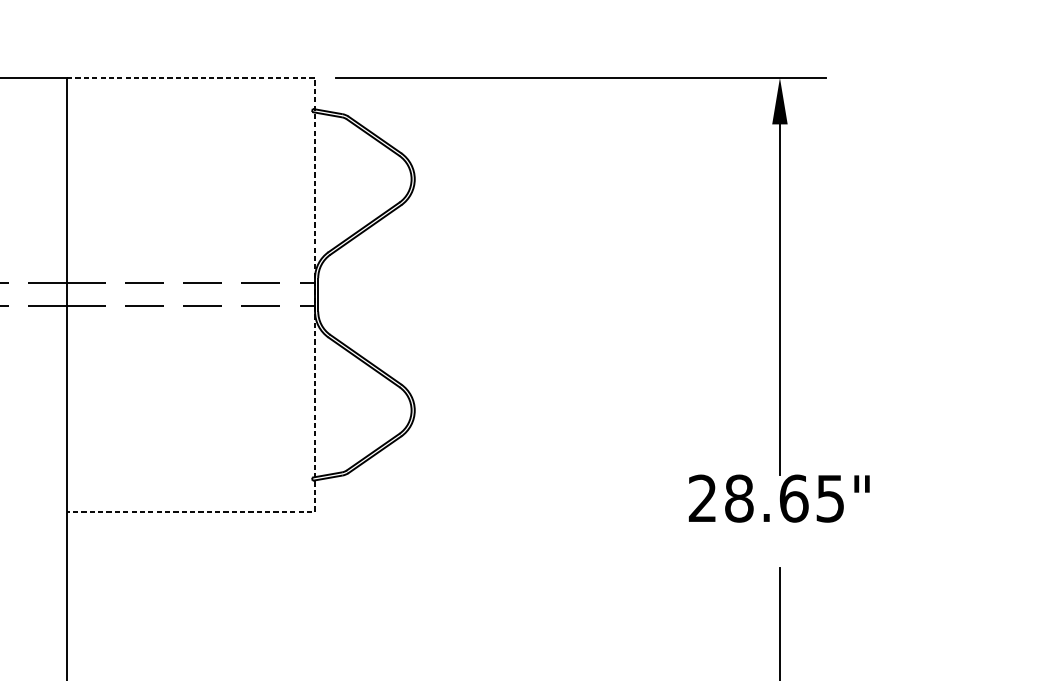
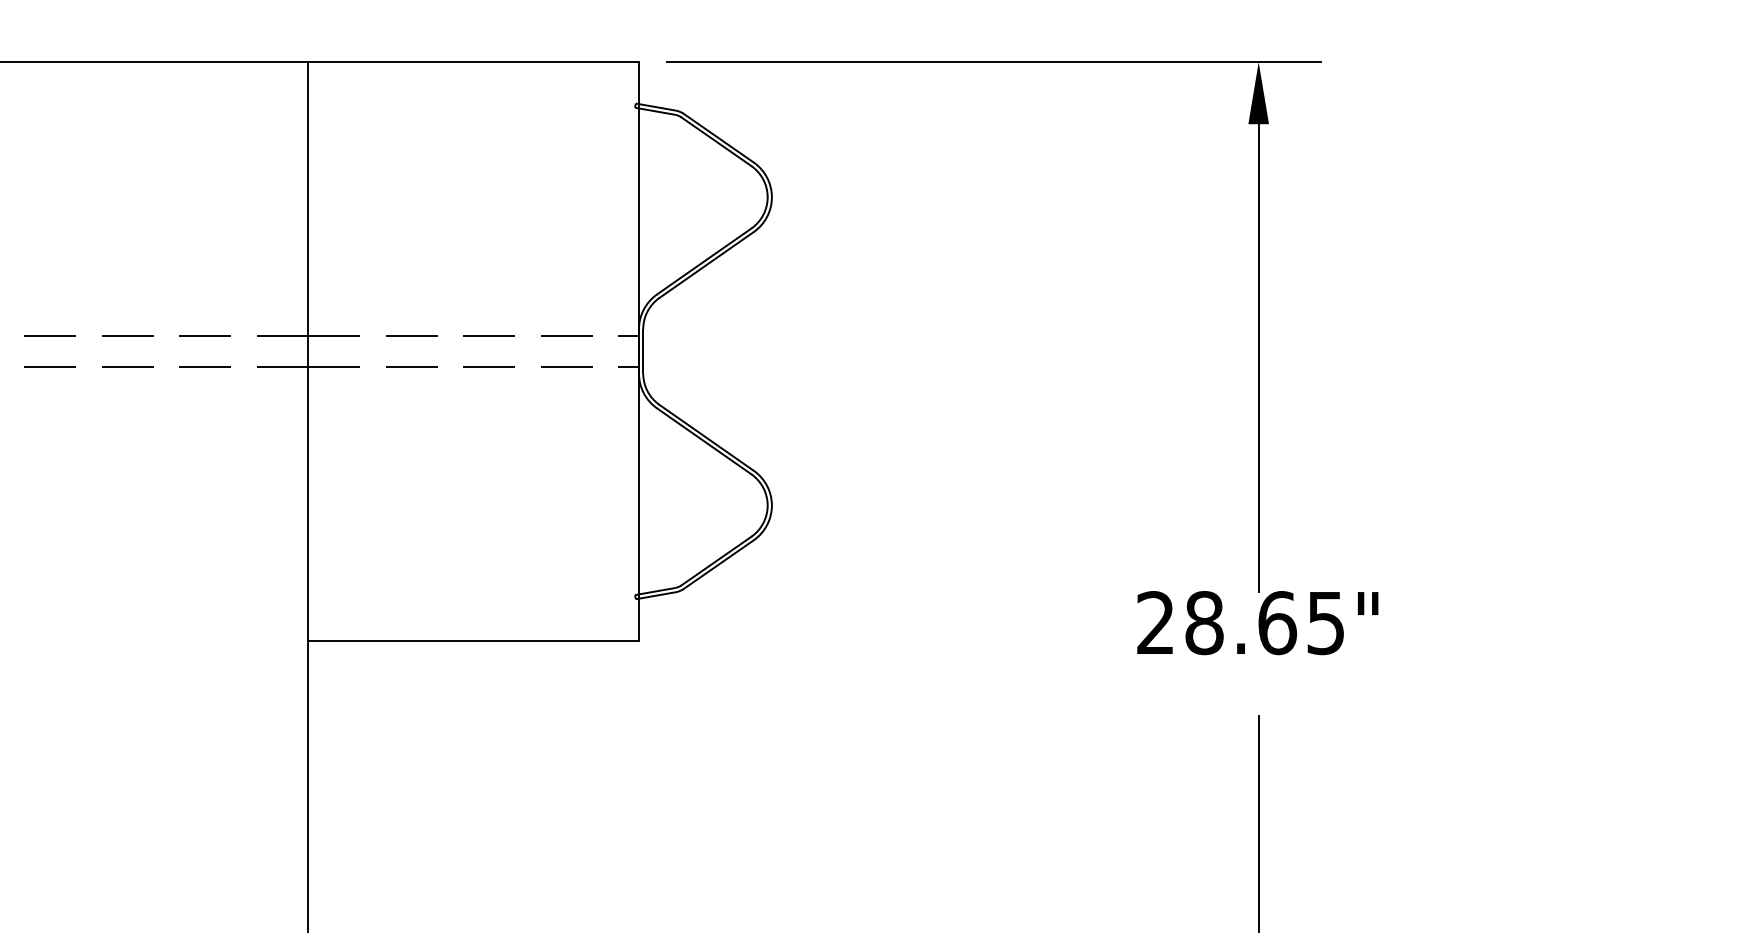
line: (314, 294) -> (638, 351), dashed -> solid

